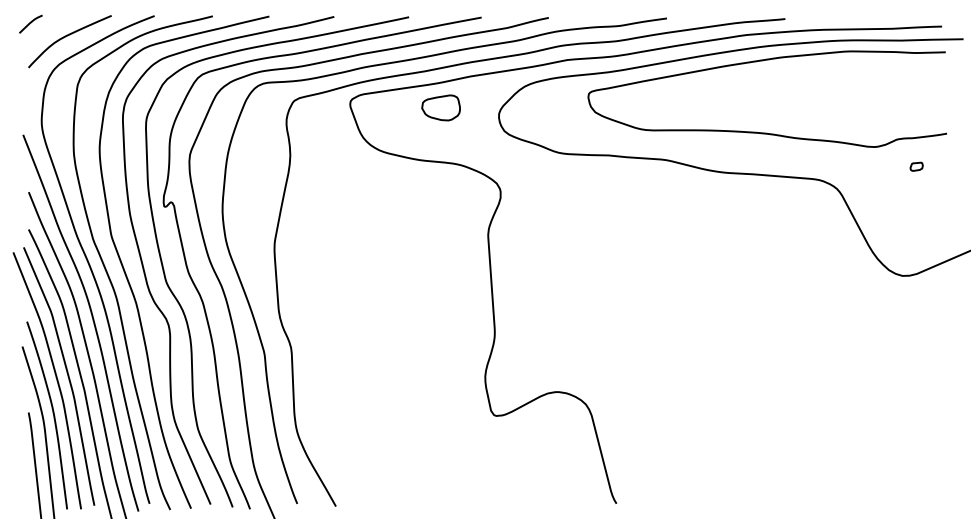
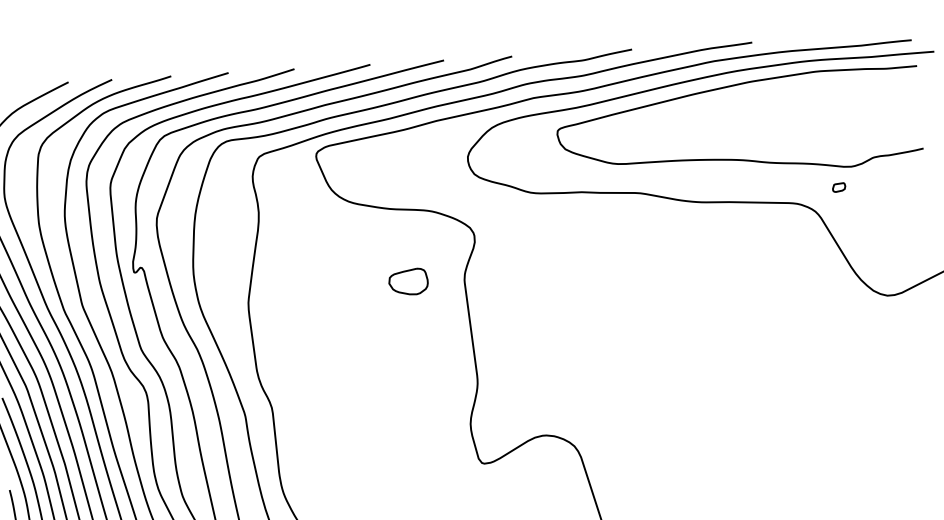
part: (440, 107) -> (407, 281), moved
part: (916, 166) -> (838, 187), moved

